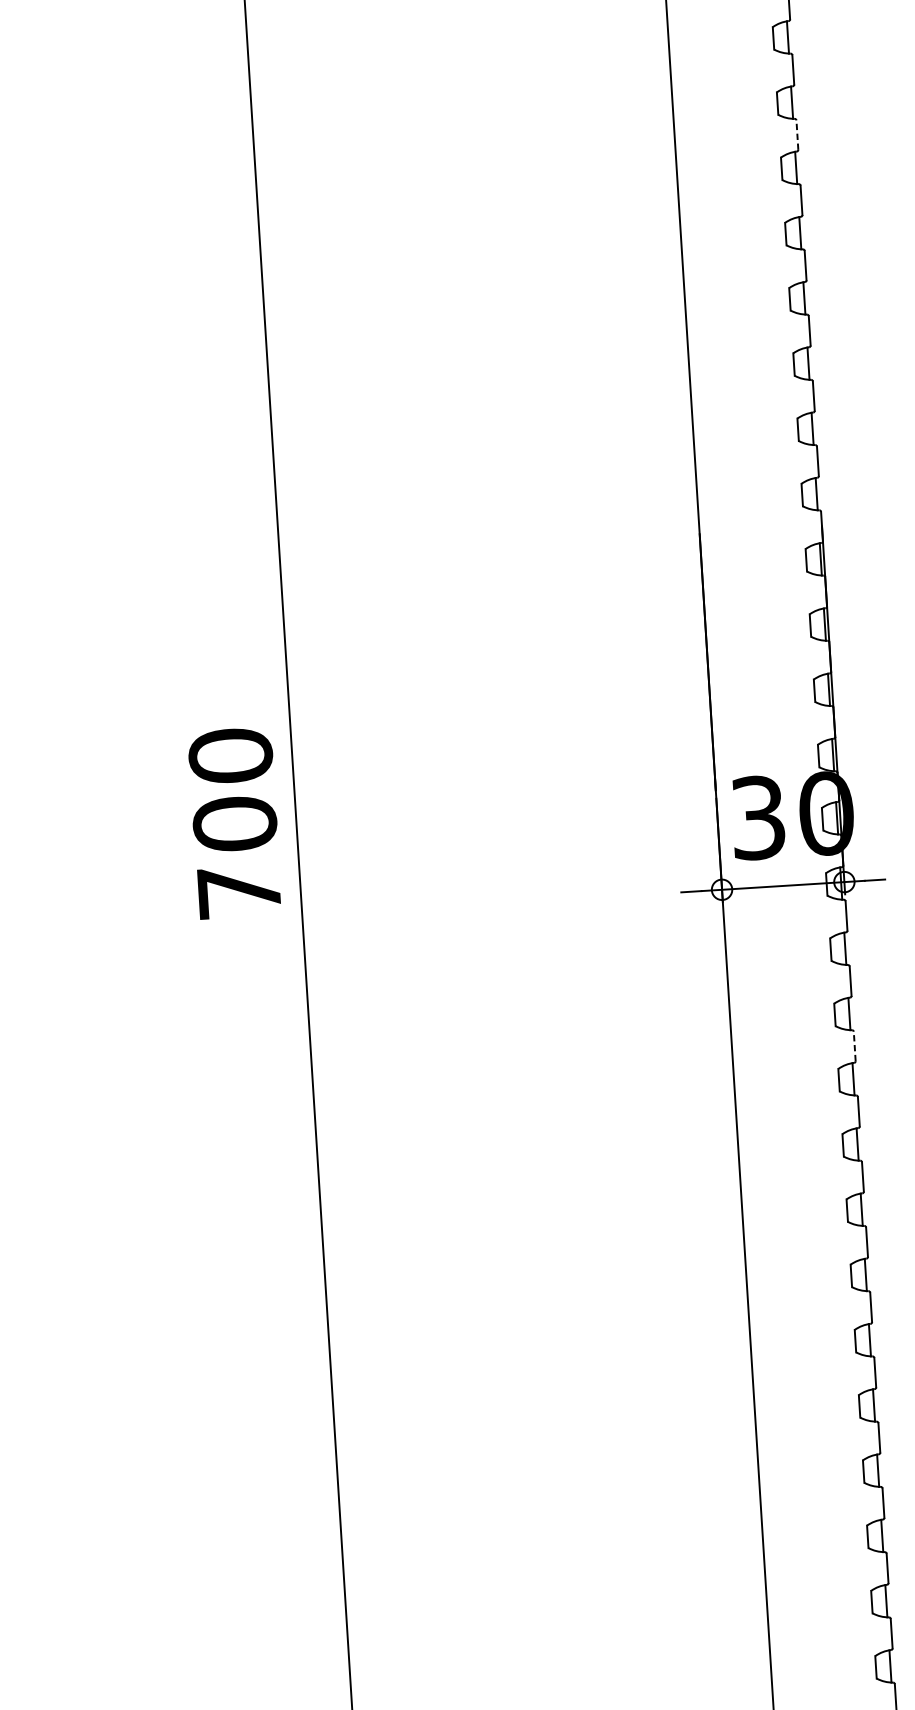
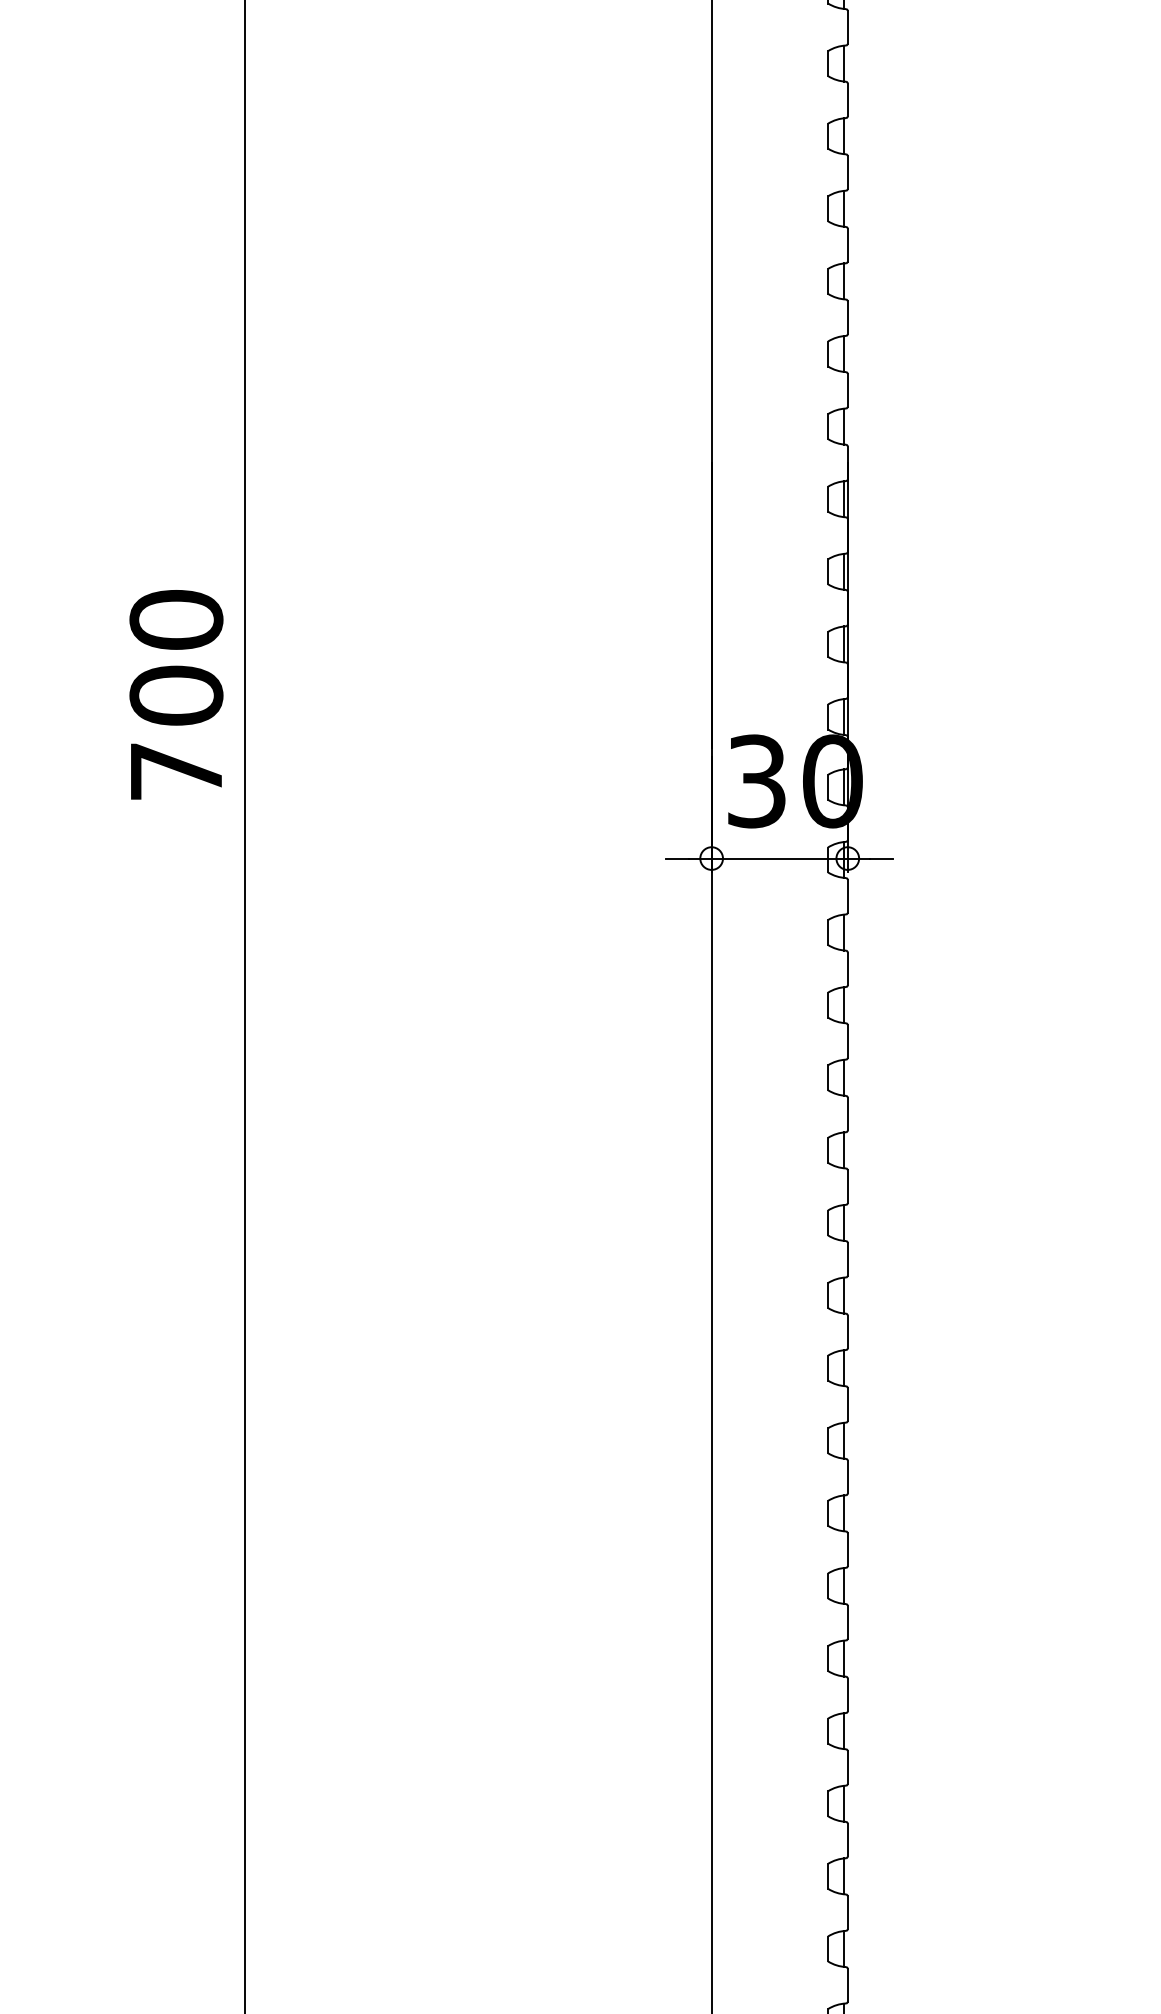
line: (797, 134) -> (847, 26), dashed -> solid
text: (235, 822) -> (176, 694), moved
line: (854, 1045) -> (847, 1040), dashed -> solid

